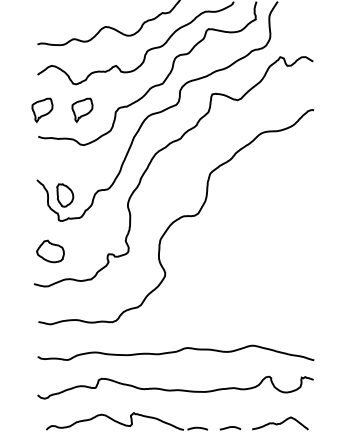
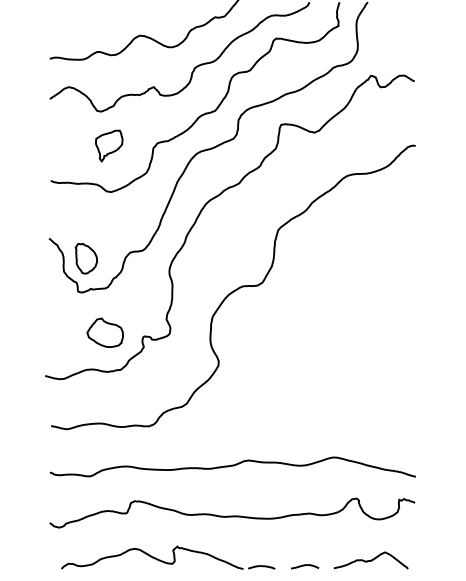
part: (42, 109) -> (56, 144), removed
part: (50, 251) -> (105, 332), moved

